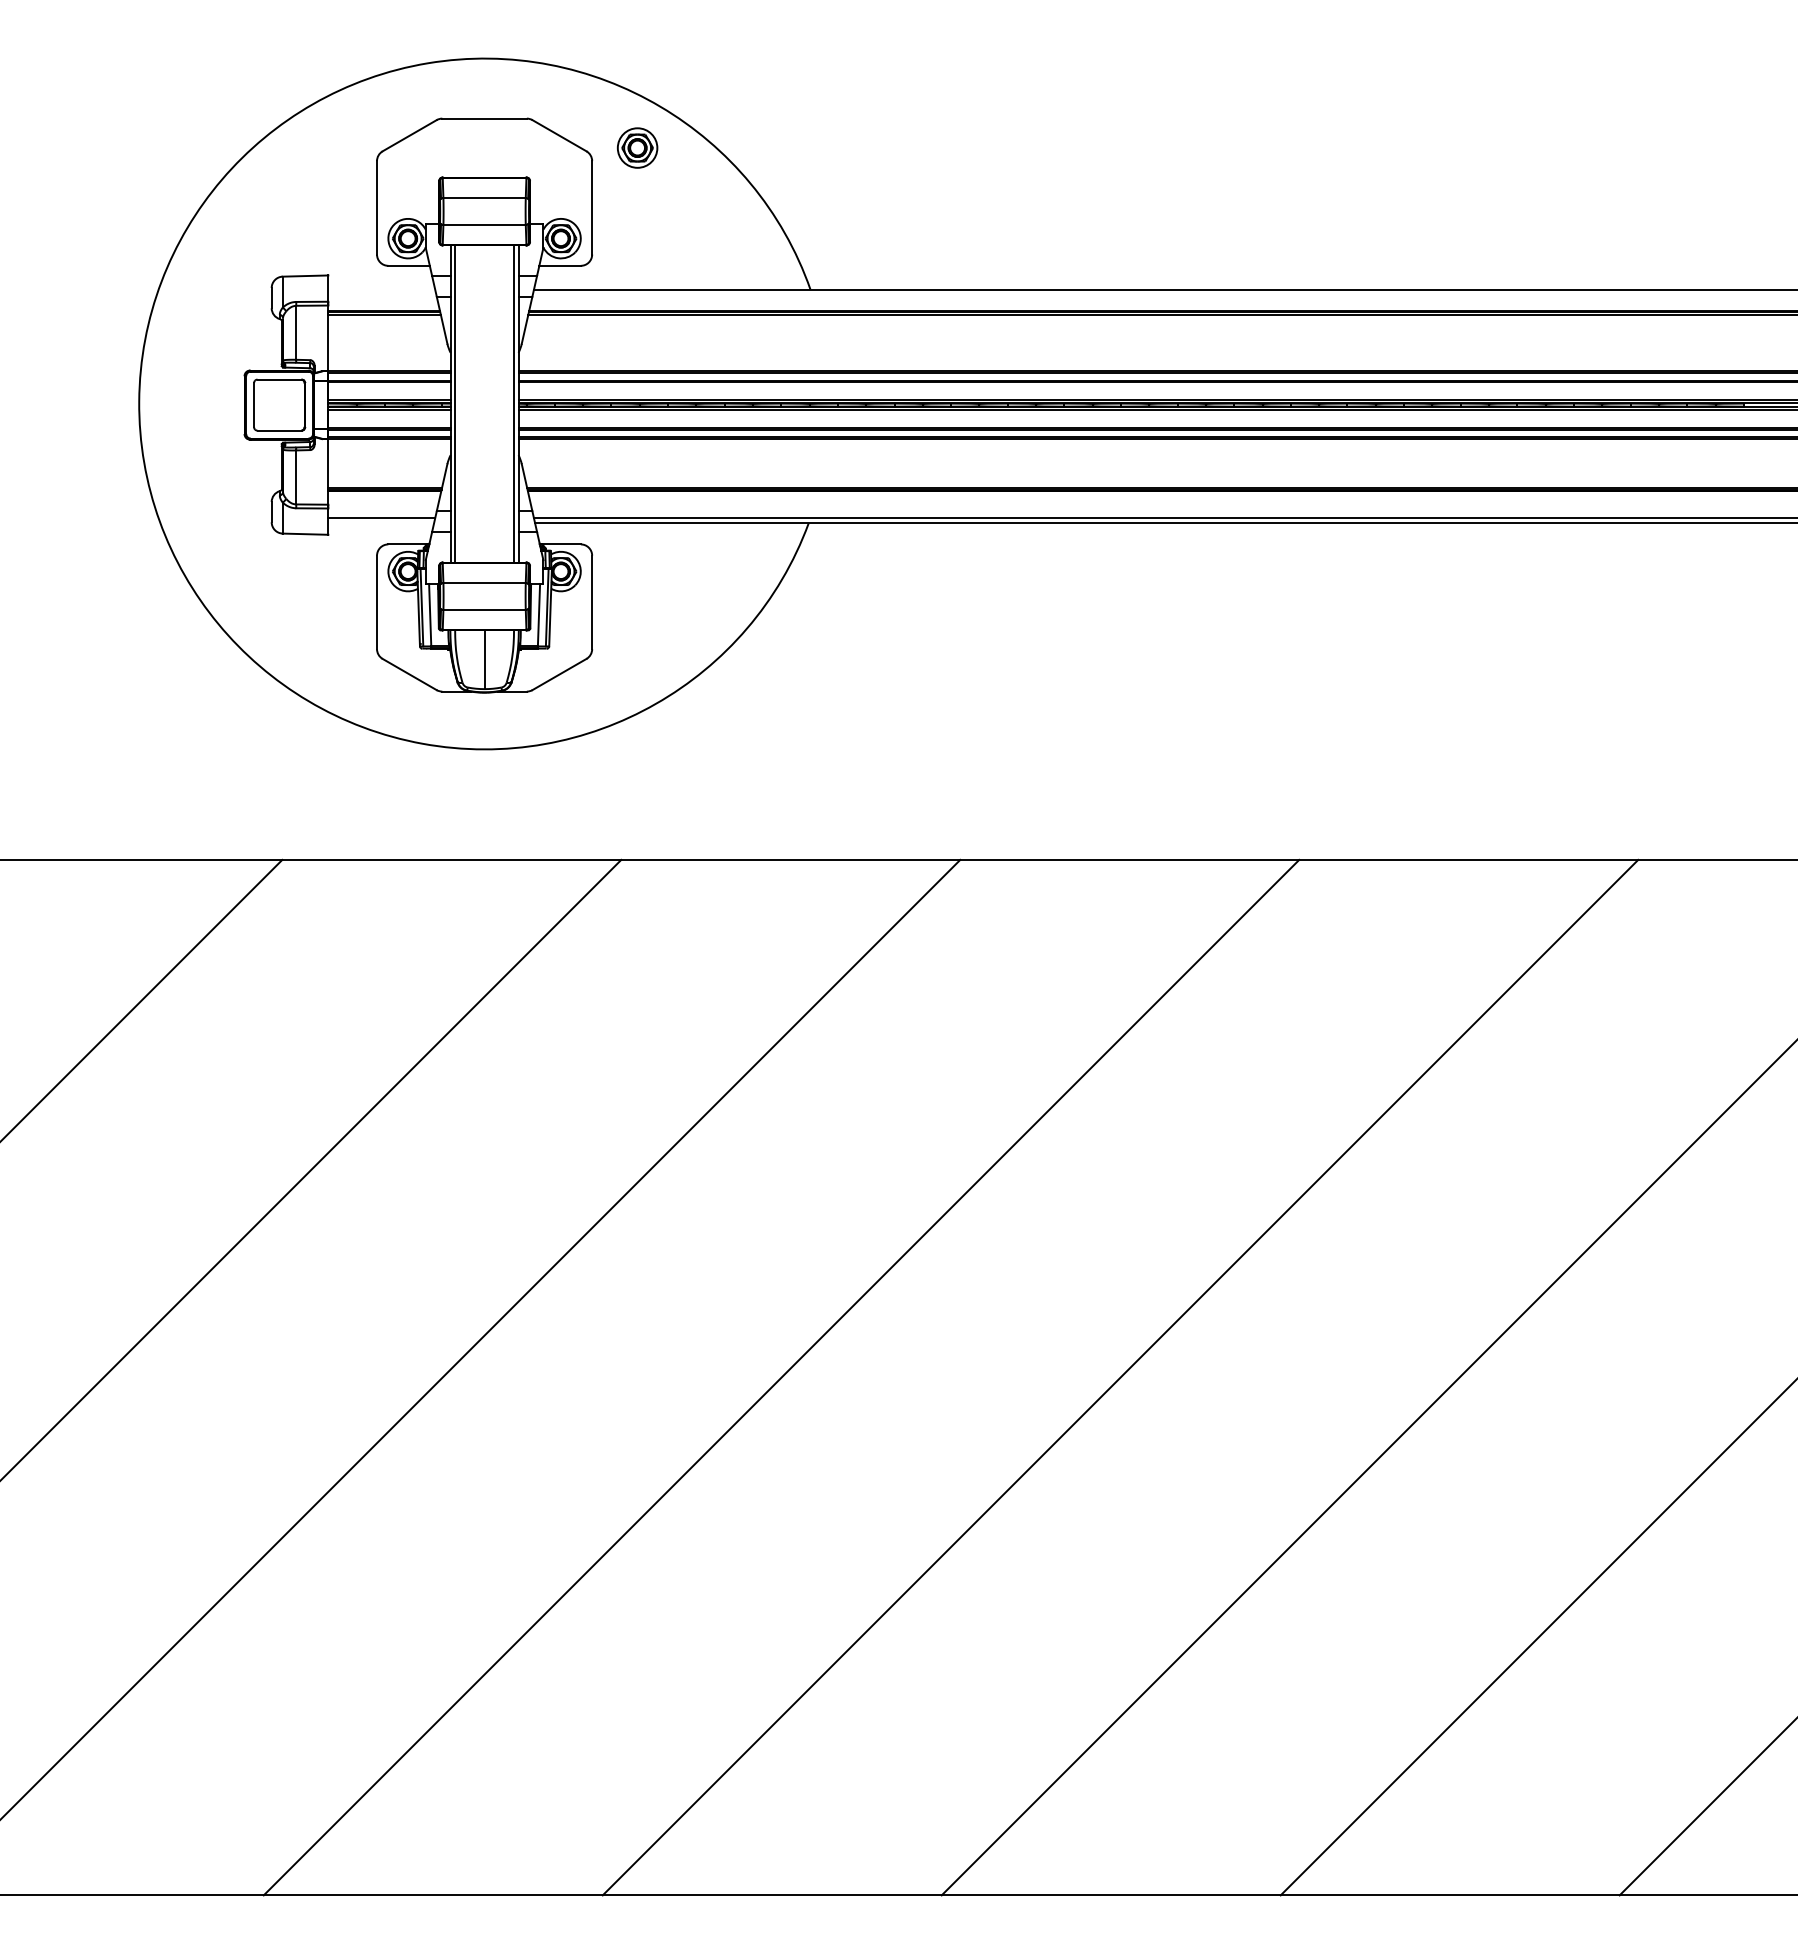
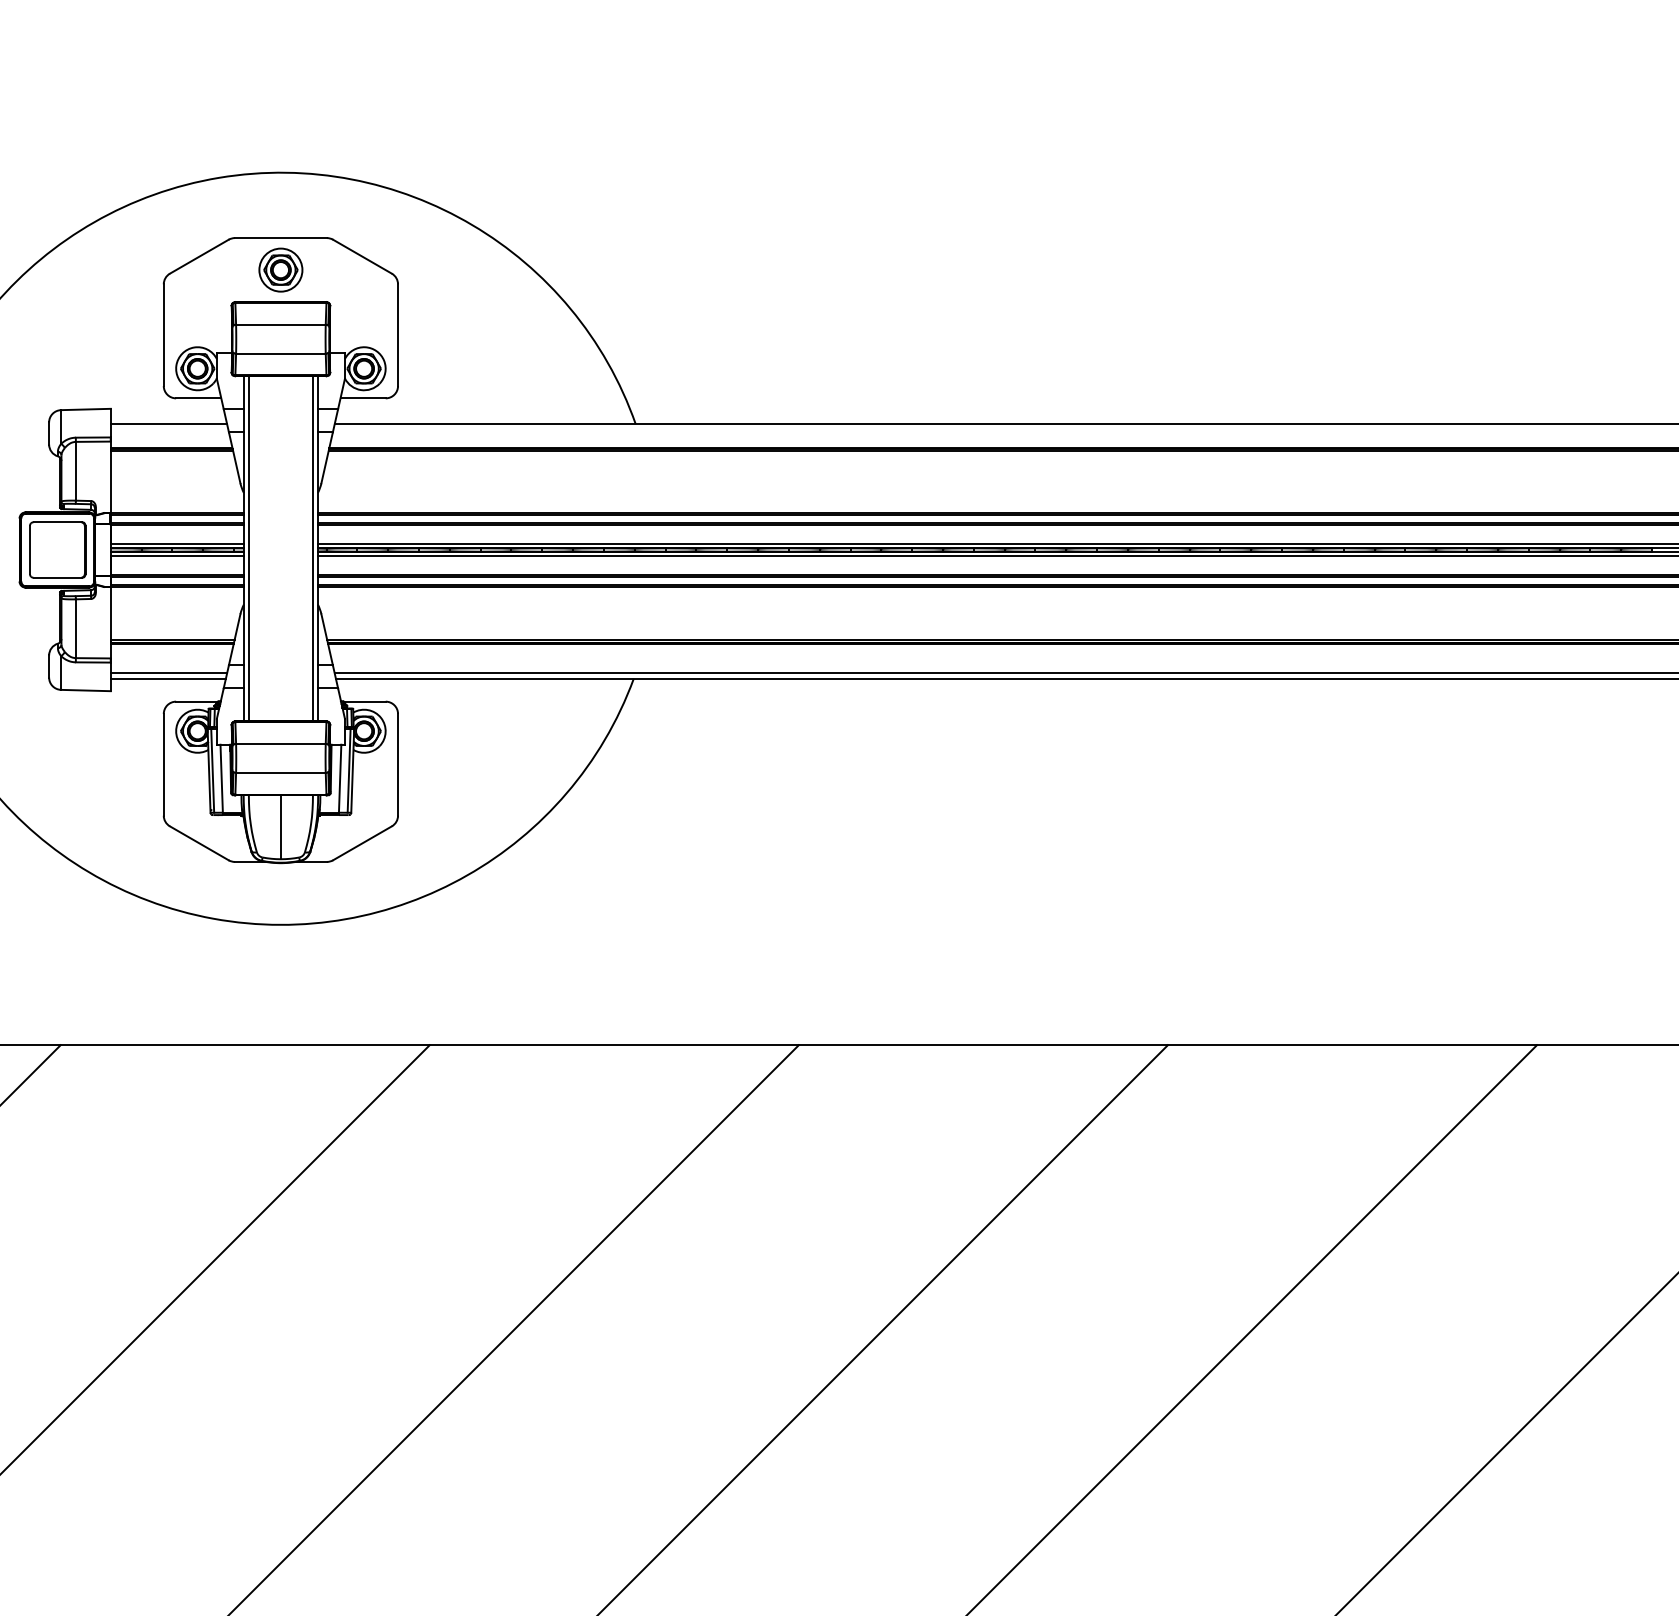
part: (637, 147) -> (280, 269), moved
line: (381, 289) -> (168, 424), added
line: (381, 523) -> (168, 678), added

